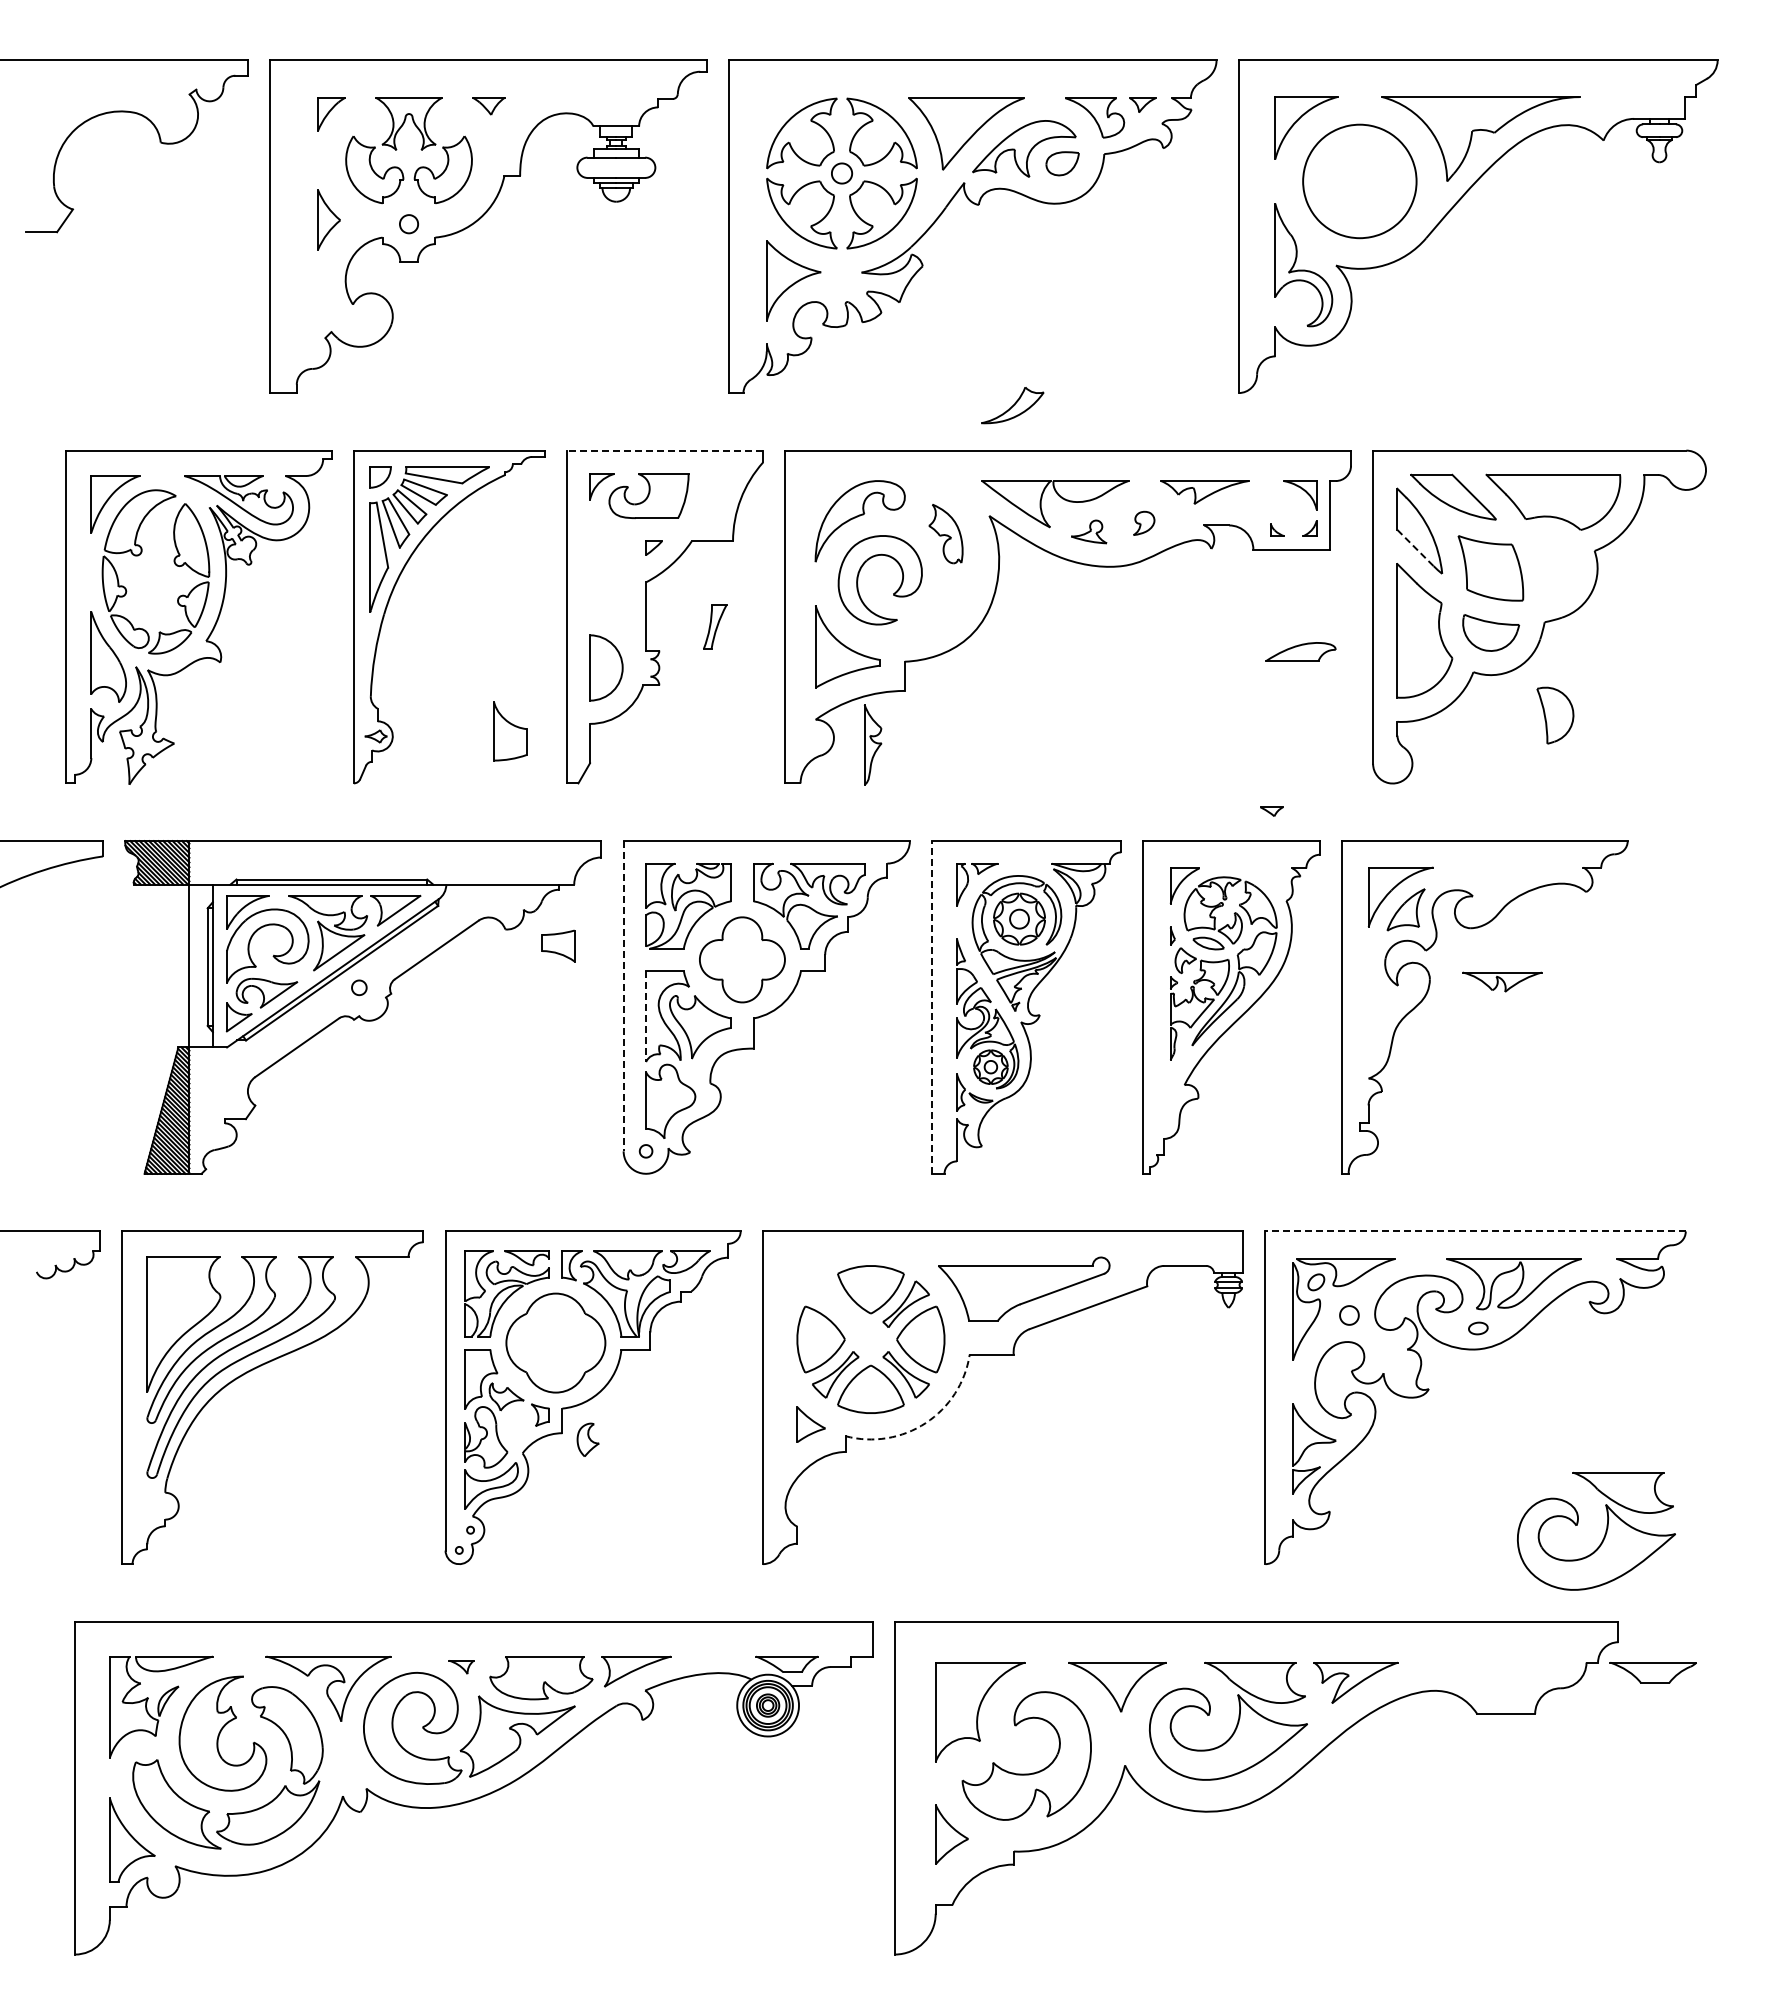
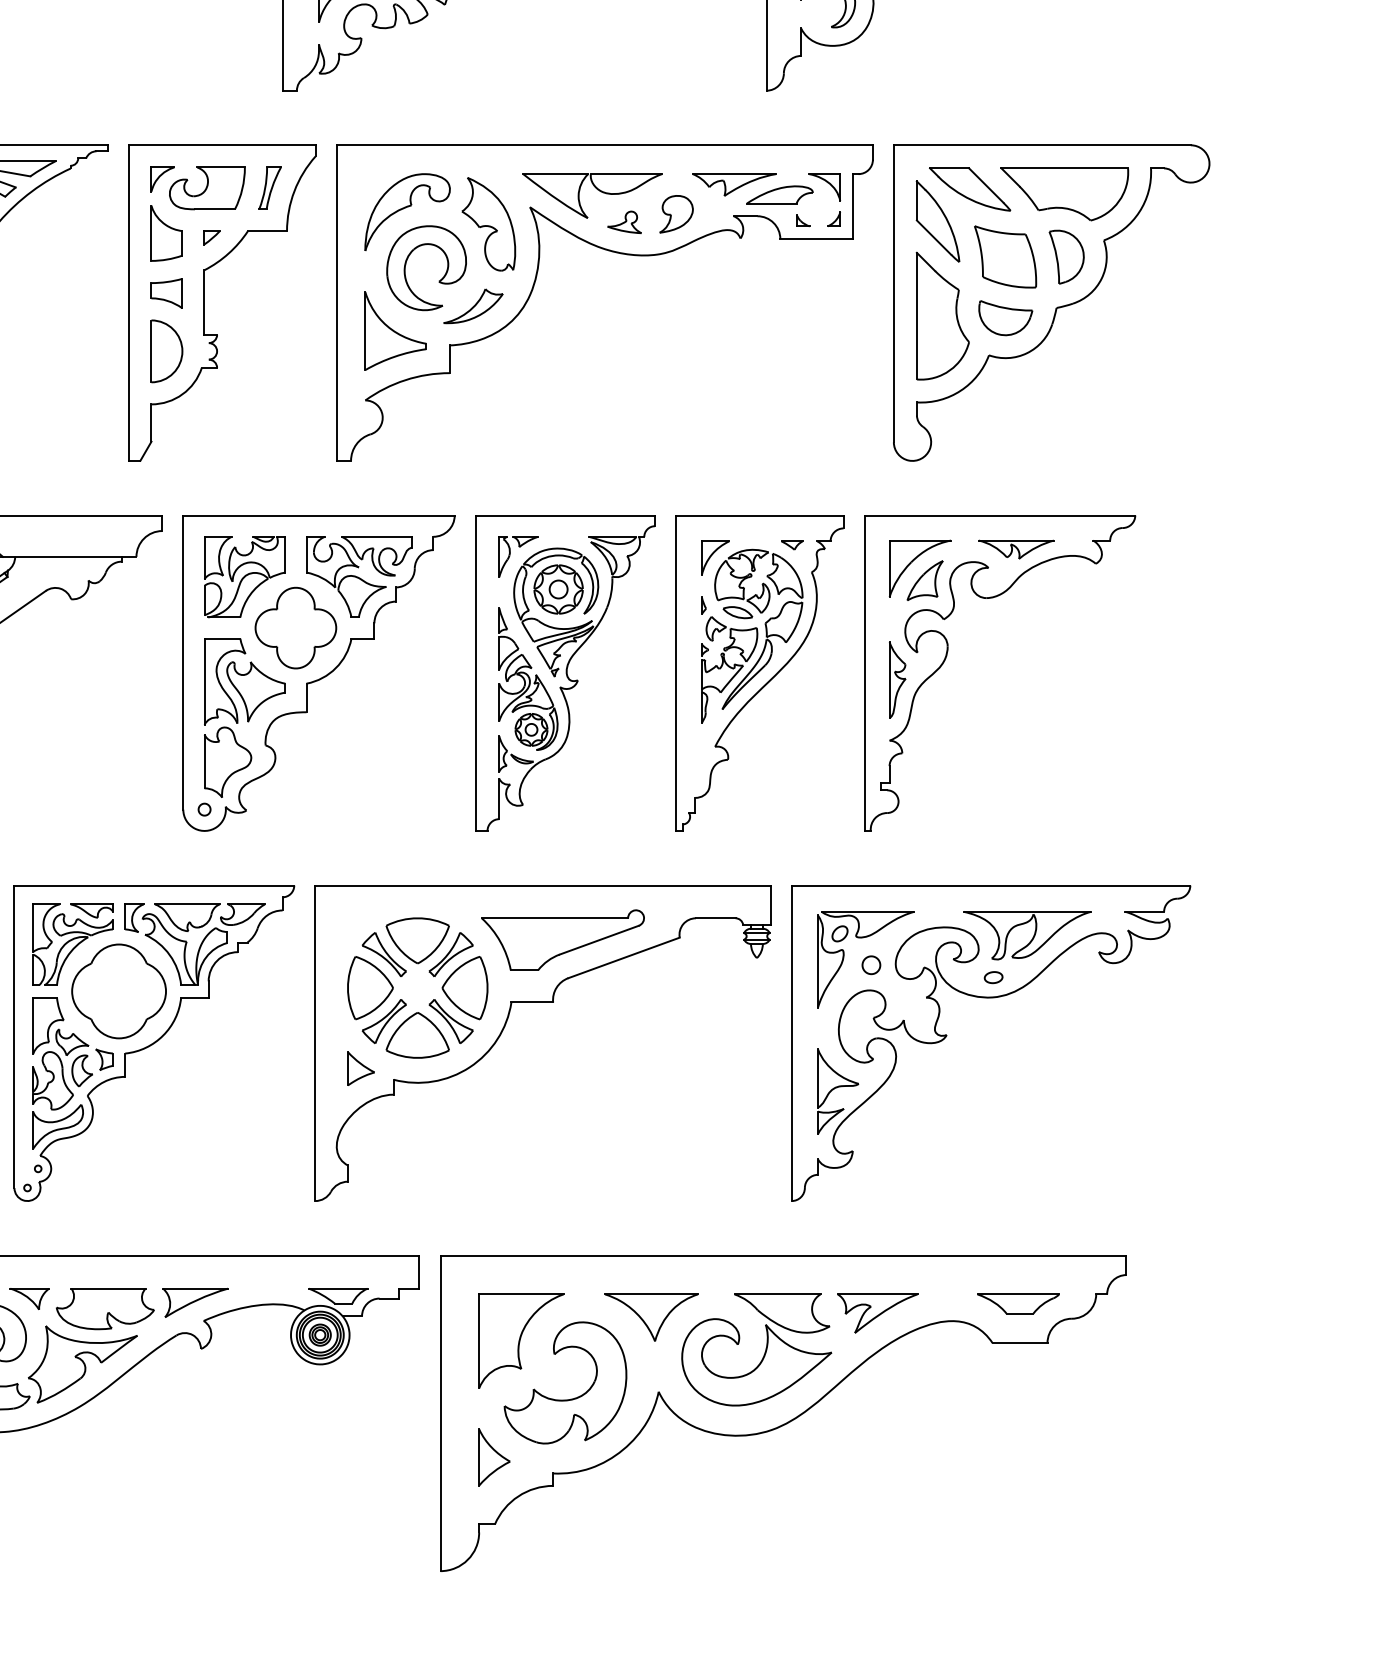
part: (1012, 405) -> (473, 306), moved
line: (664, 450) -> (222, 145), dashed -> solid
part: (1144, 523) -> (677, 214), size x1.67
part: (945, 533) -> (488, 223), size x1.67
line: (1415, 548) -> (934, 238), dashed -> solid
part: (715, 626) -> (270, 187), moved
part: (1300, 651) -> (779, 194), moved
part: (1555, 715) -> (1066, 257), moved
part: (510, 731) -> (167, 233), moved
part: (873, 744) -> (898, 679), moved
part: (1271, 811) -> (791, 545), moved
part: (558, 945) -> (167, 293), moved
part: (1502, 981) -> (1016, 549), moved
line: (623, 996) -> (183, 662), dashed -> solid
line: (932, 1006) -> (476, 672), dashed -> solid
line: (646, 1017) -> (204, 682), dashed -> solid
line: (1475, 1231) -> (990, 885), dashed -> solid
part: (835, 1303) -> (384, 953), added
arc: (925, 1423) -> (469, 1067), dashed -> solid
part: (587, 1439) -> (81, 1070), moved
part: (1604, 1534) -> (1113, 1172), removed
part: (461, 1666) -> (29, 1298), size x1.67
part: (1652, 1672) -> (1017, 1303), moved

